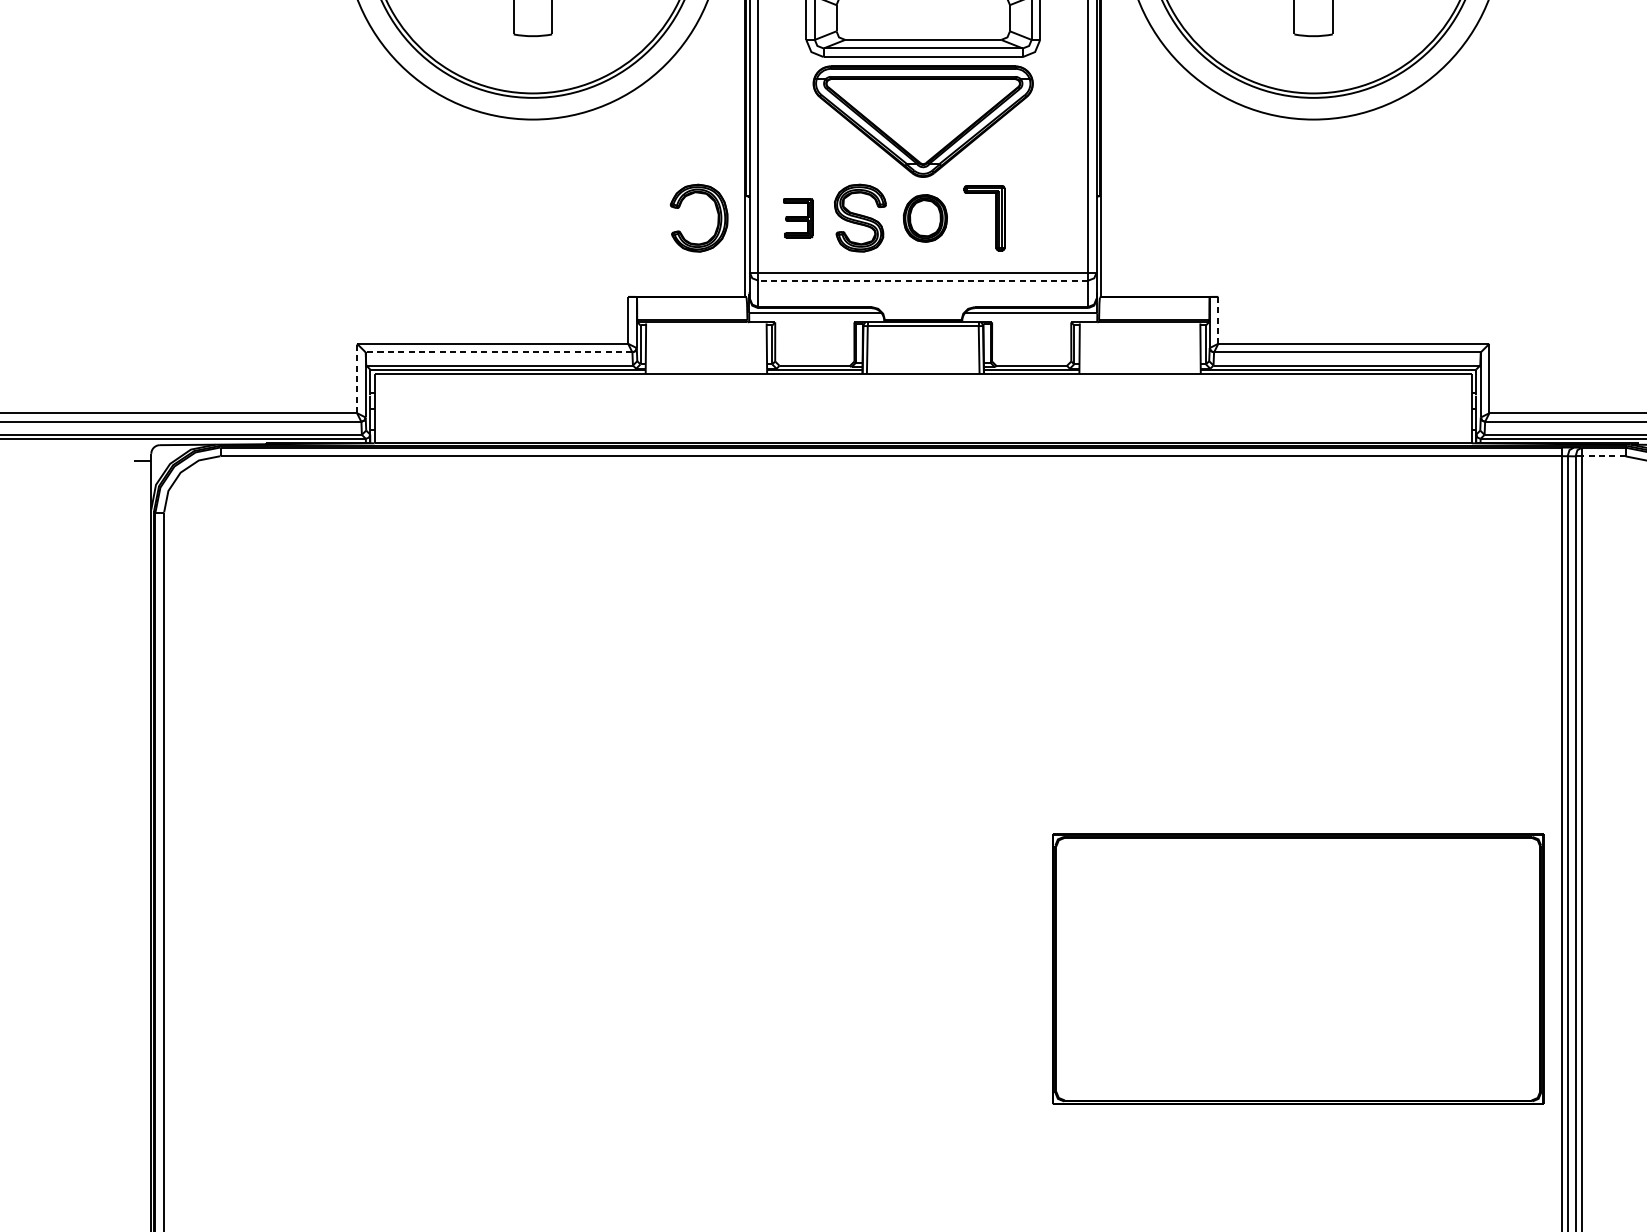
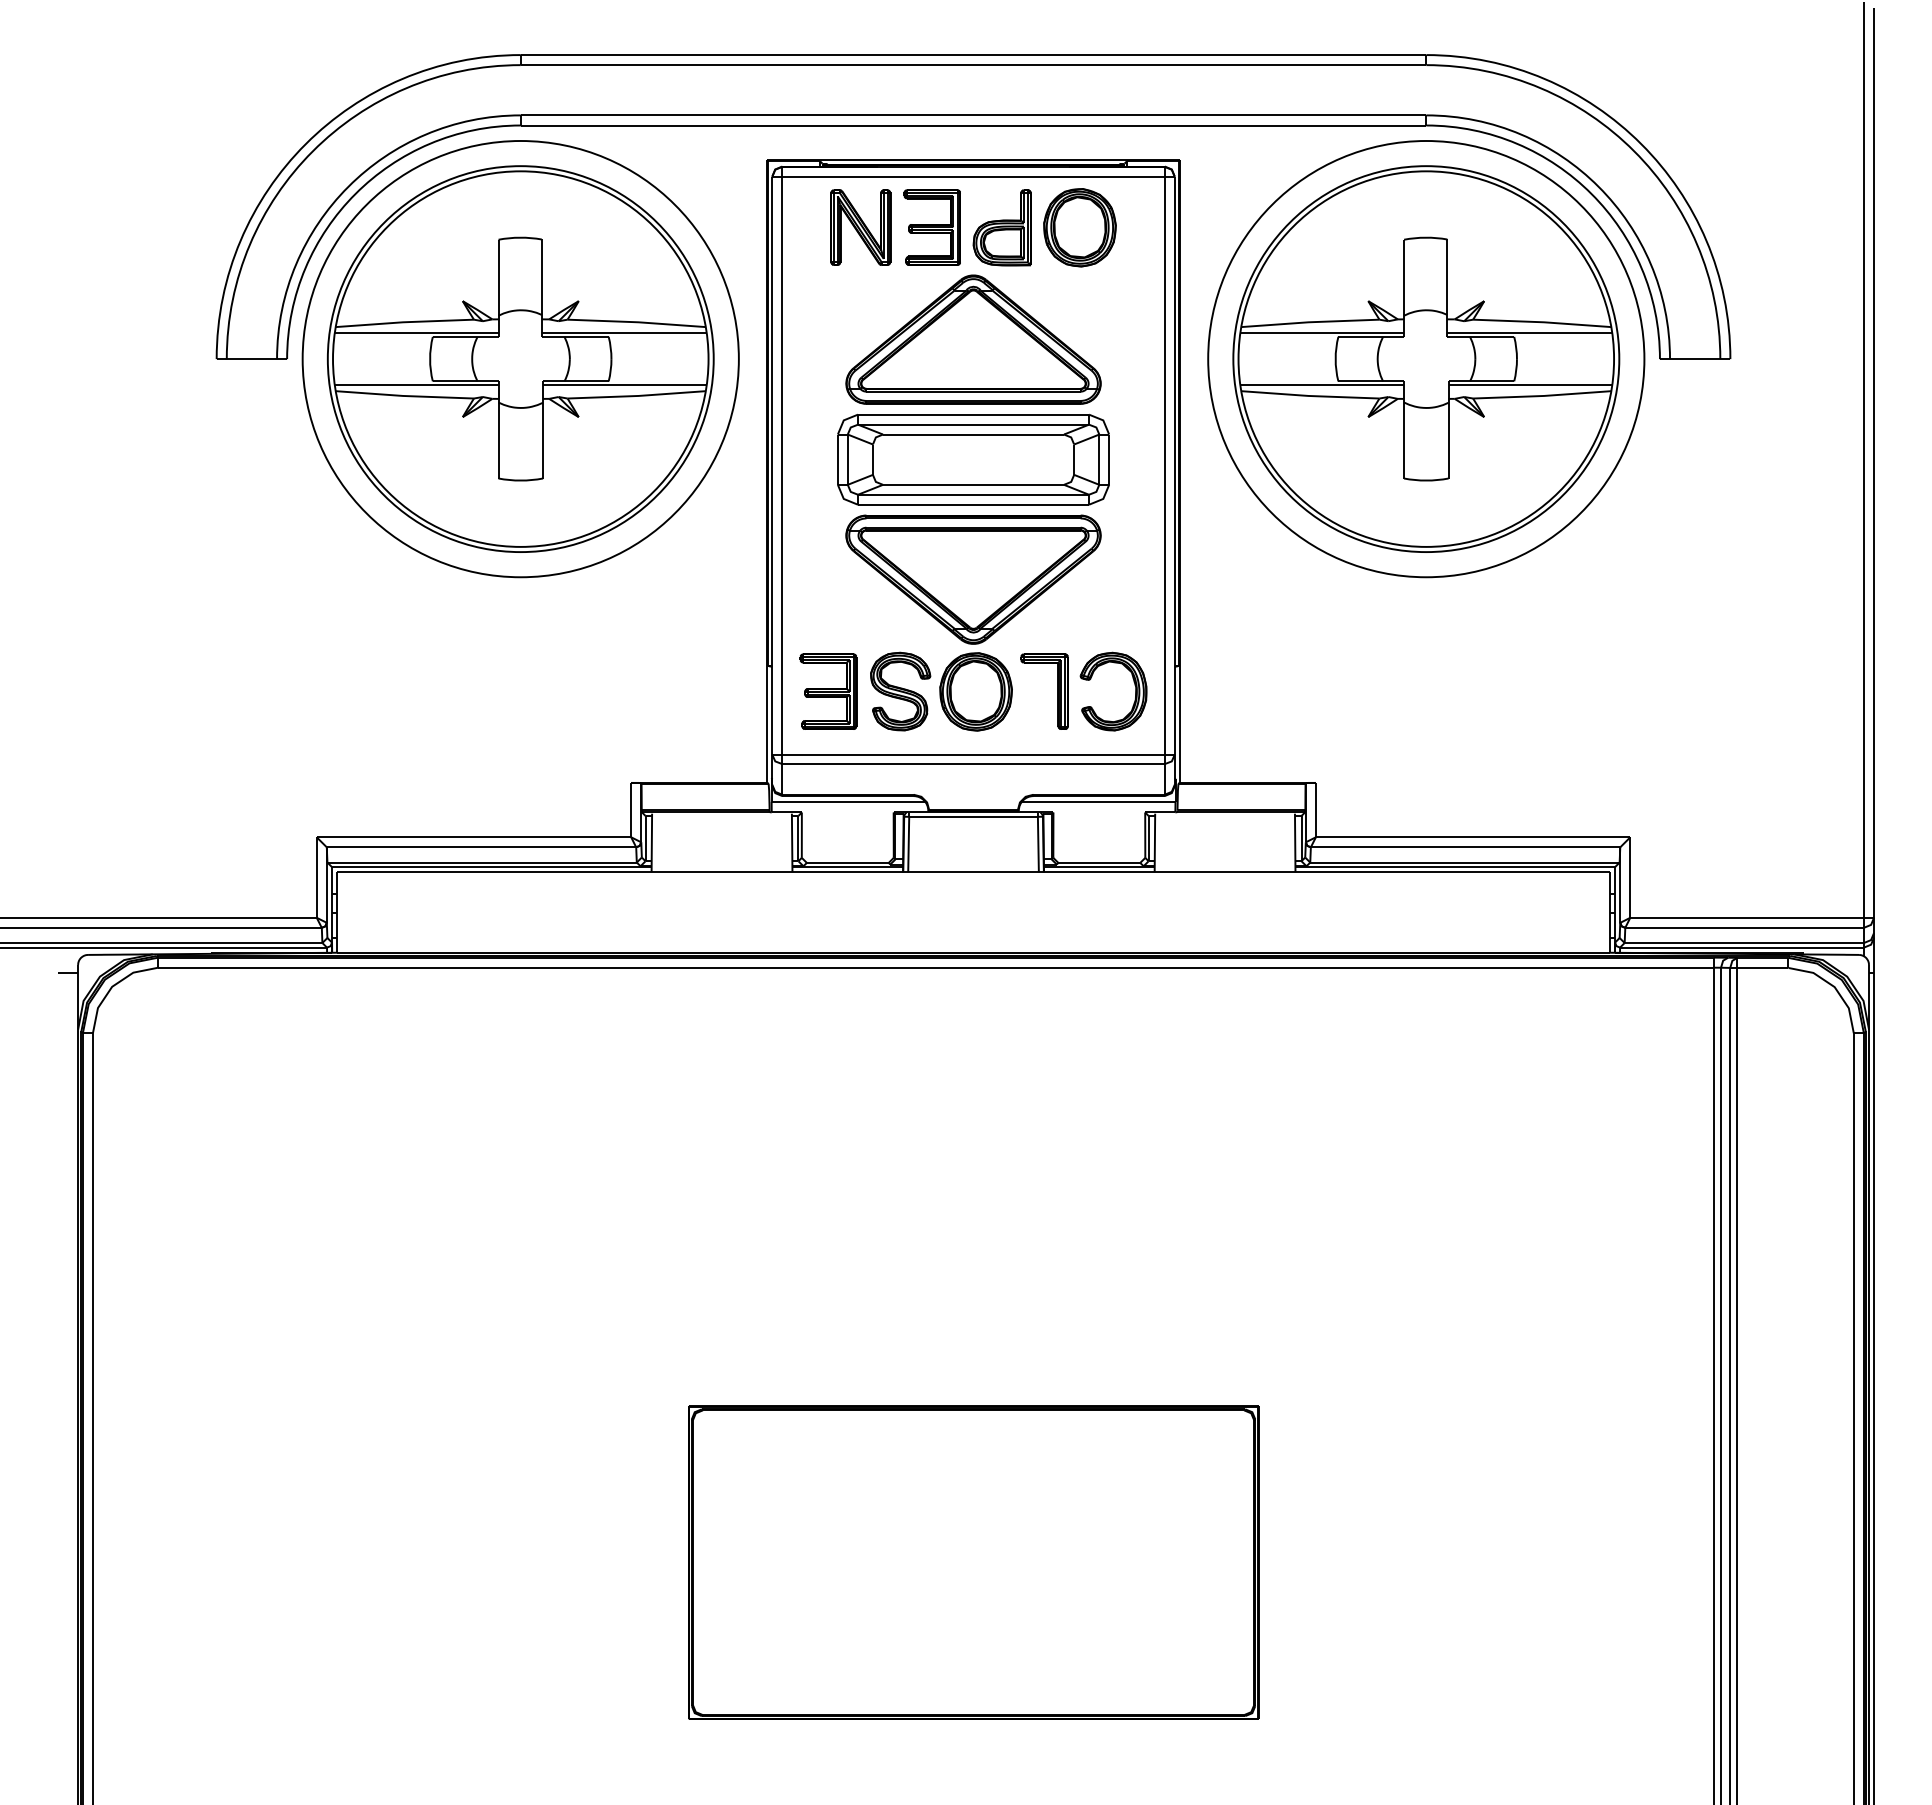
part: (717, 212) -> (1134, 685), moved
part: (798, 218) -> (828, 691), size x1.67
part: (924, 218) -> (975, 691), size x1.43
line: (923, 281) -> (973, 764), dashed -> solid
line: (1218, 320) -> (1315, 810), dashed -> solid
line: (499, 352) -> (481, 847), dashed -> solid
line: (356, 378) -> (316, 877), dashed -> solid
line: (1603, 456) -> (1762, 967), dashed -> solid
part: (1298, 968) -> (973, 1562), moved

